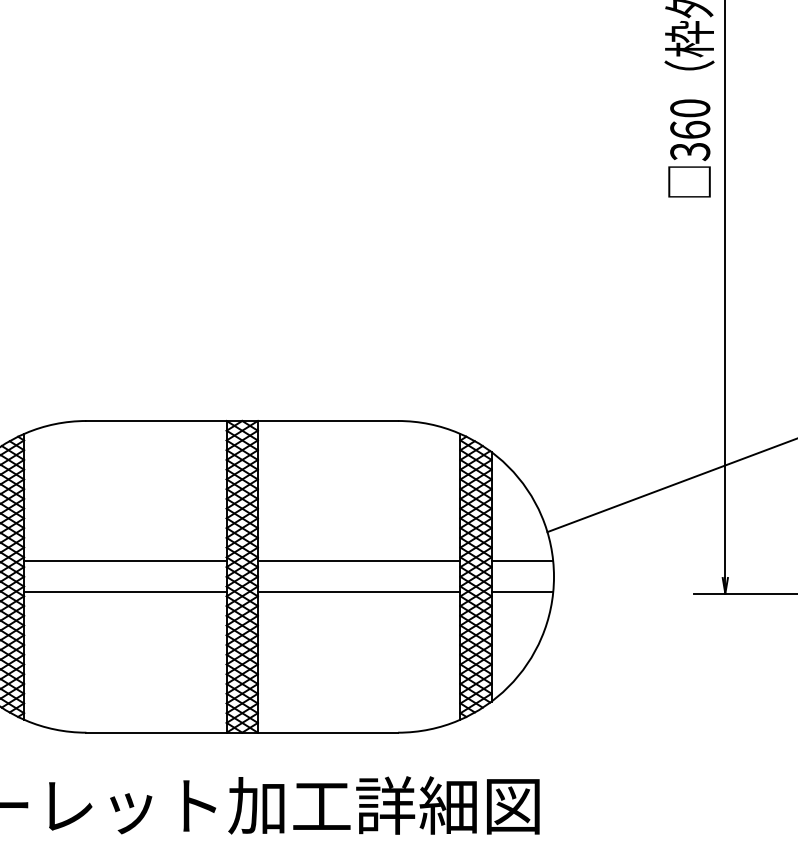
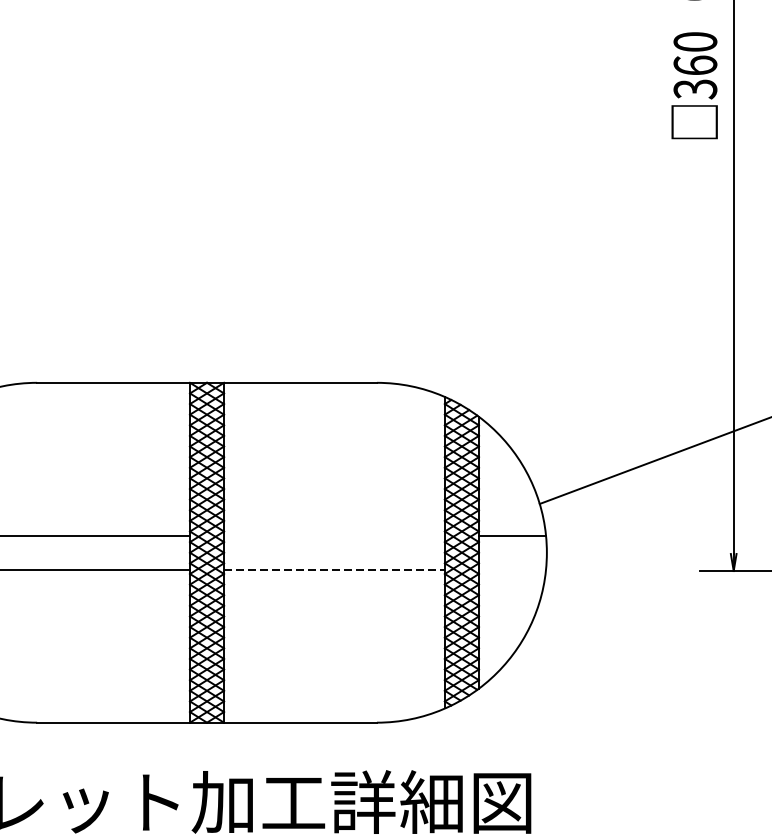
line: (358, 561) -> (333, 536), removed
line: (359, 592) -> (334, 569), solid -> dashed
line: (522, 592) -> (512, 569), removed

